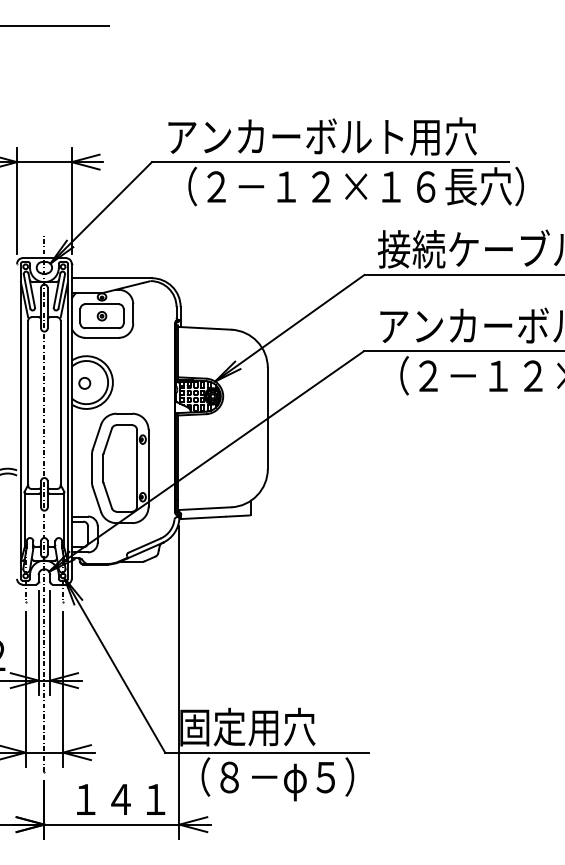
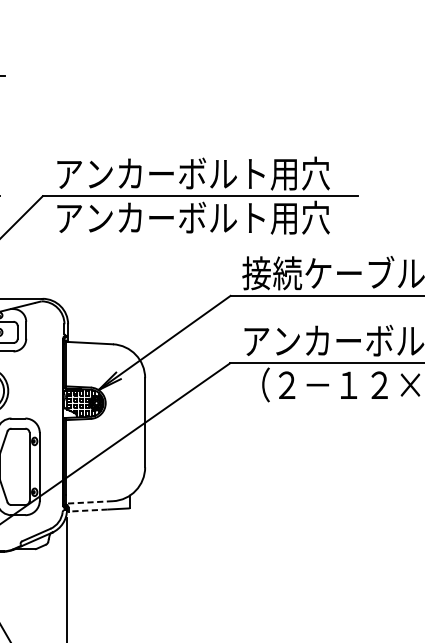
text: (345, 186) -> (213, 217), （２－１２×１６長穴） -> アンカーボルト用穴
line: (204, 508) -> (89, 502), solid -> dashed
line: (202, 517) -> (87, 510), solid -> dashed

